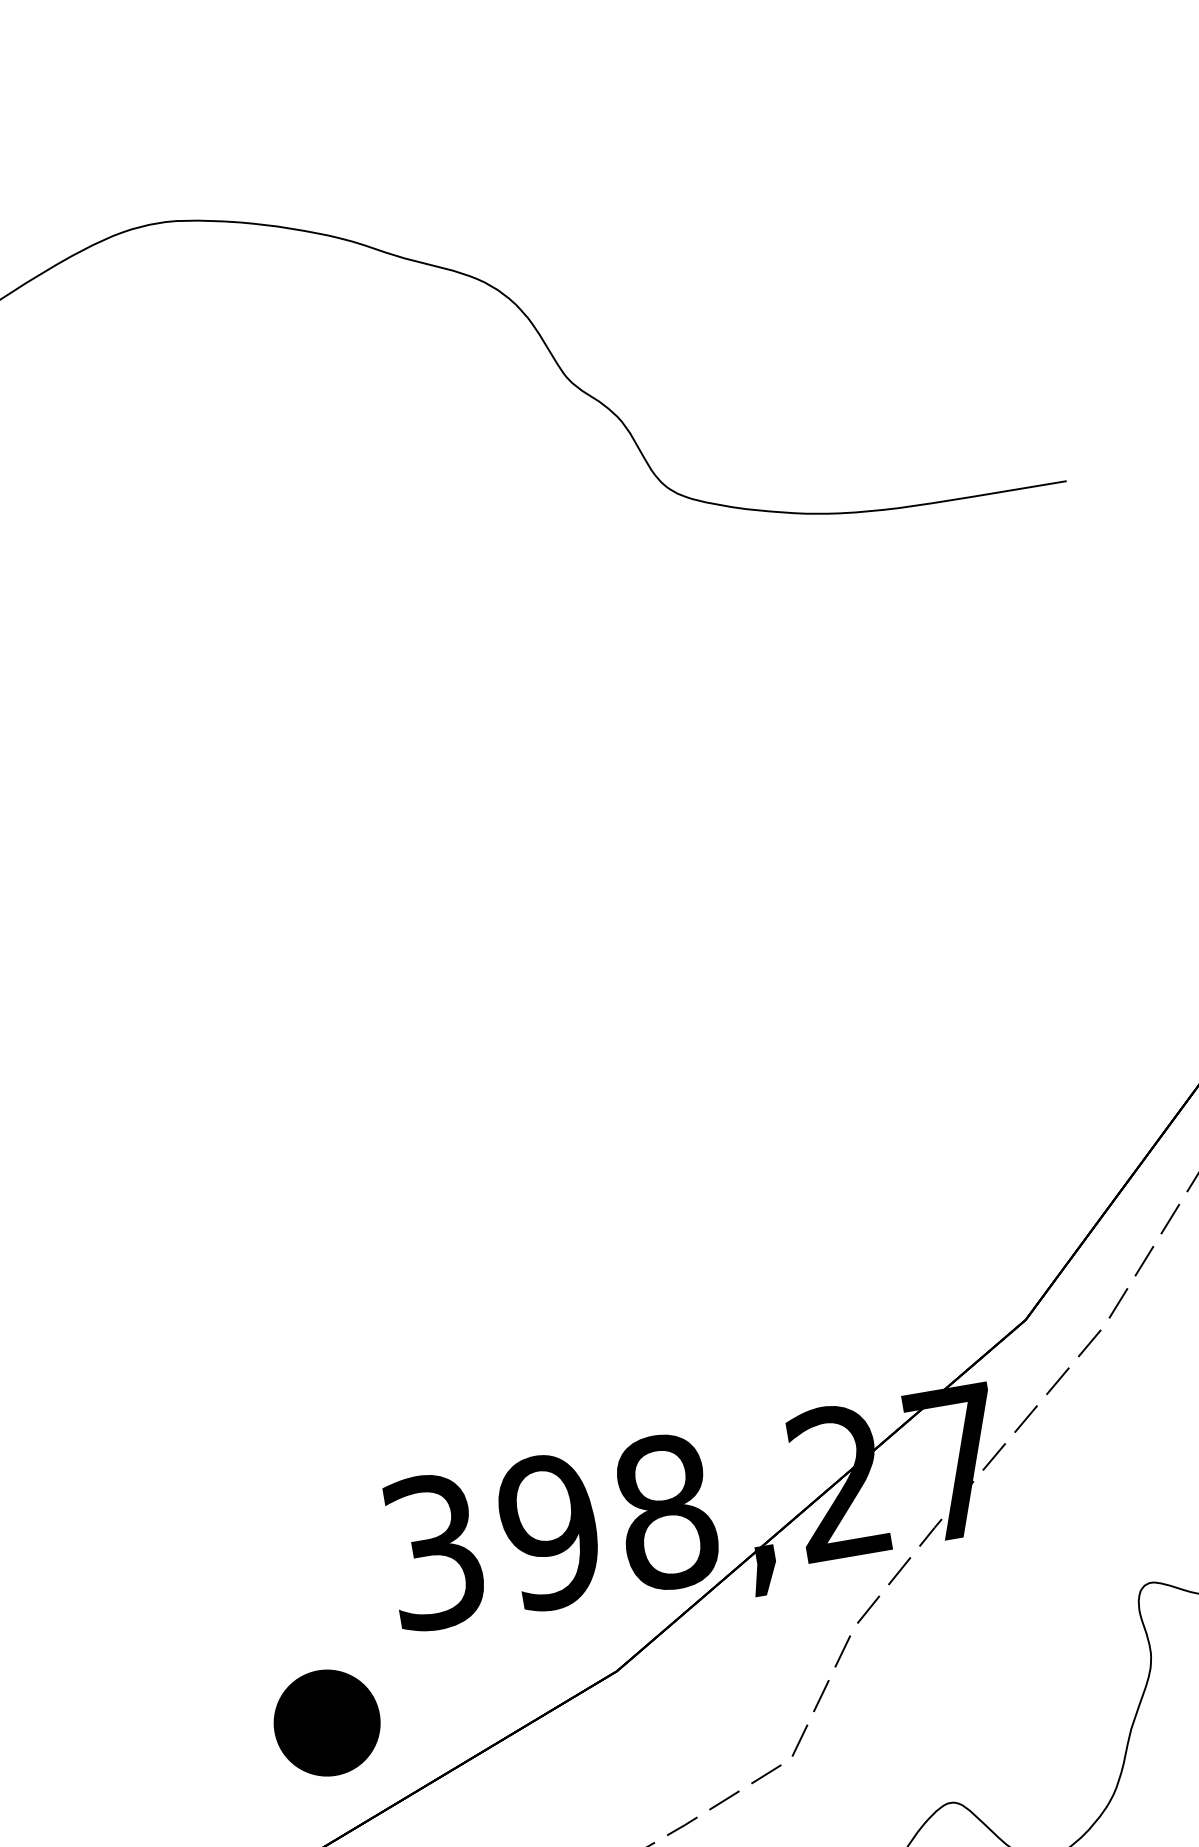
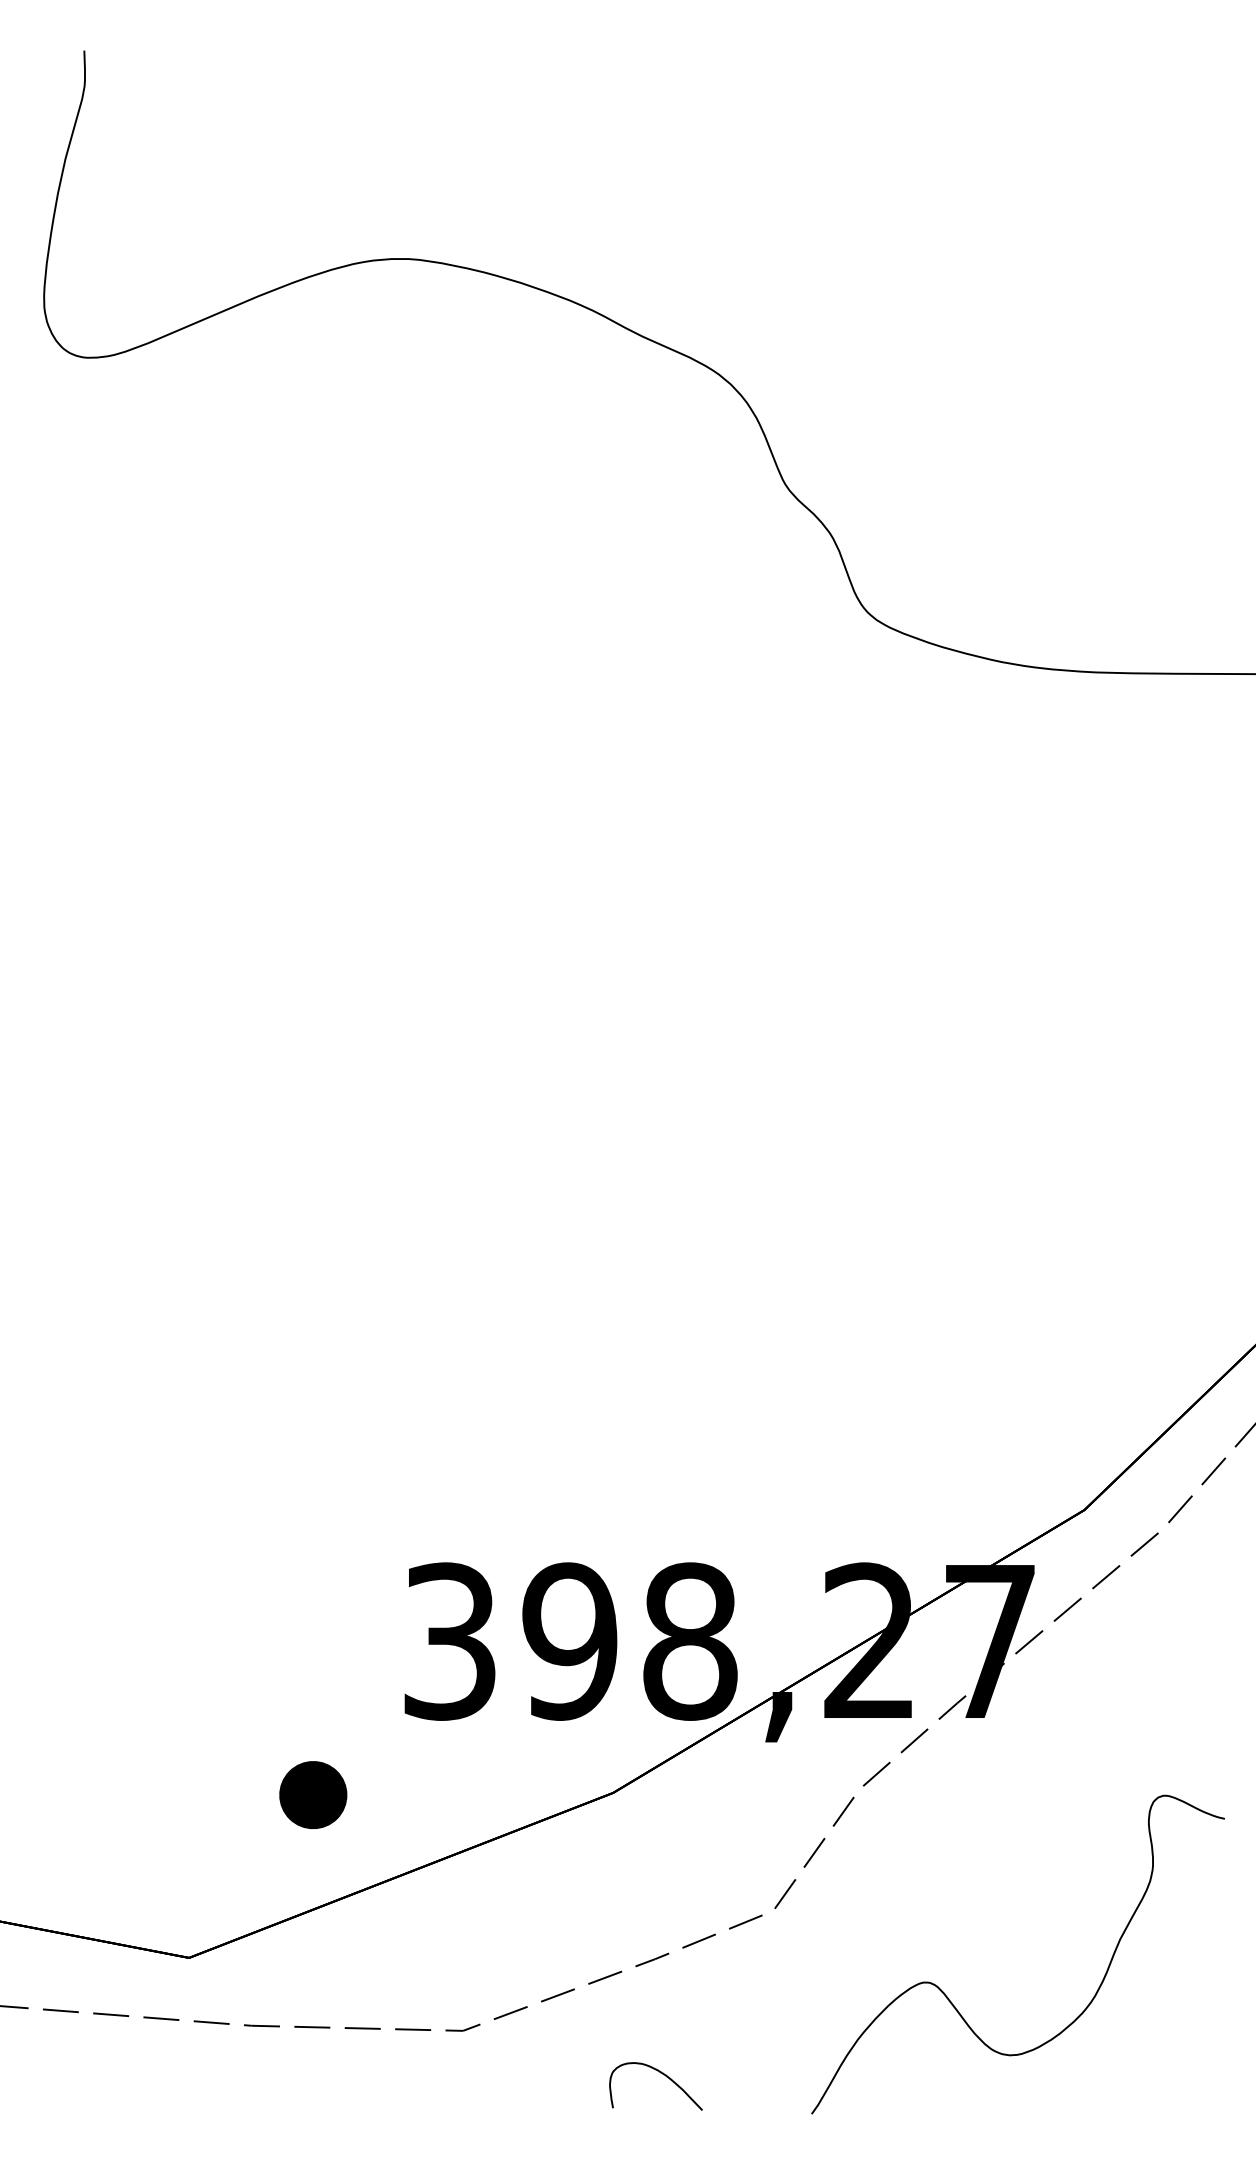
part: (327, 1722) -> (313, 1794), size x0.62

